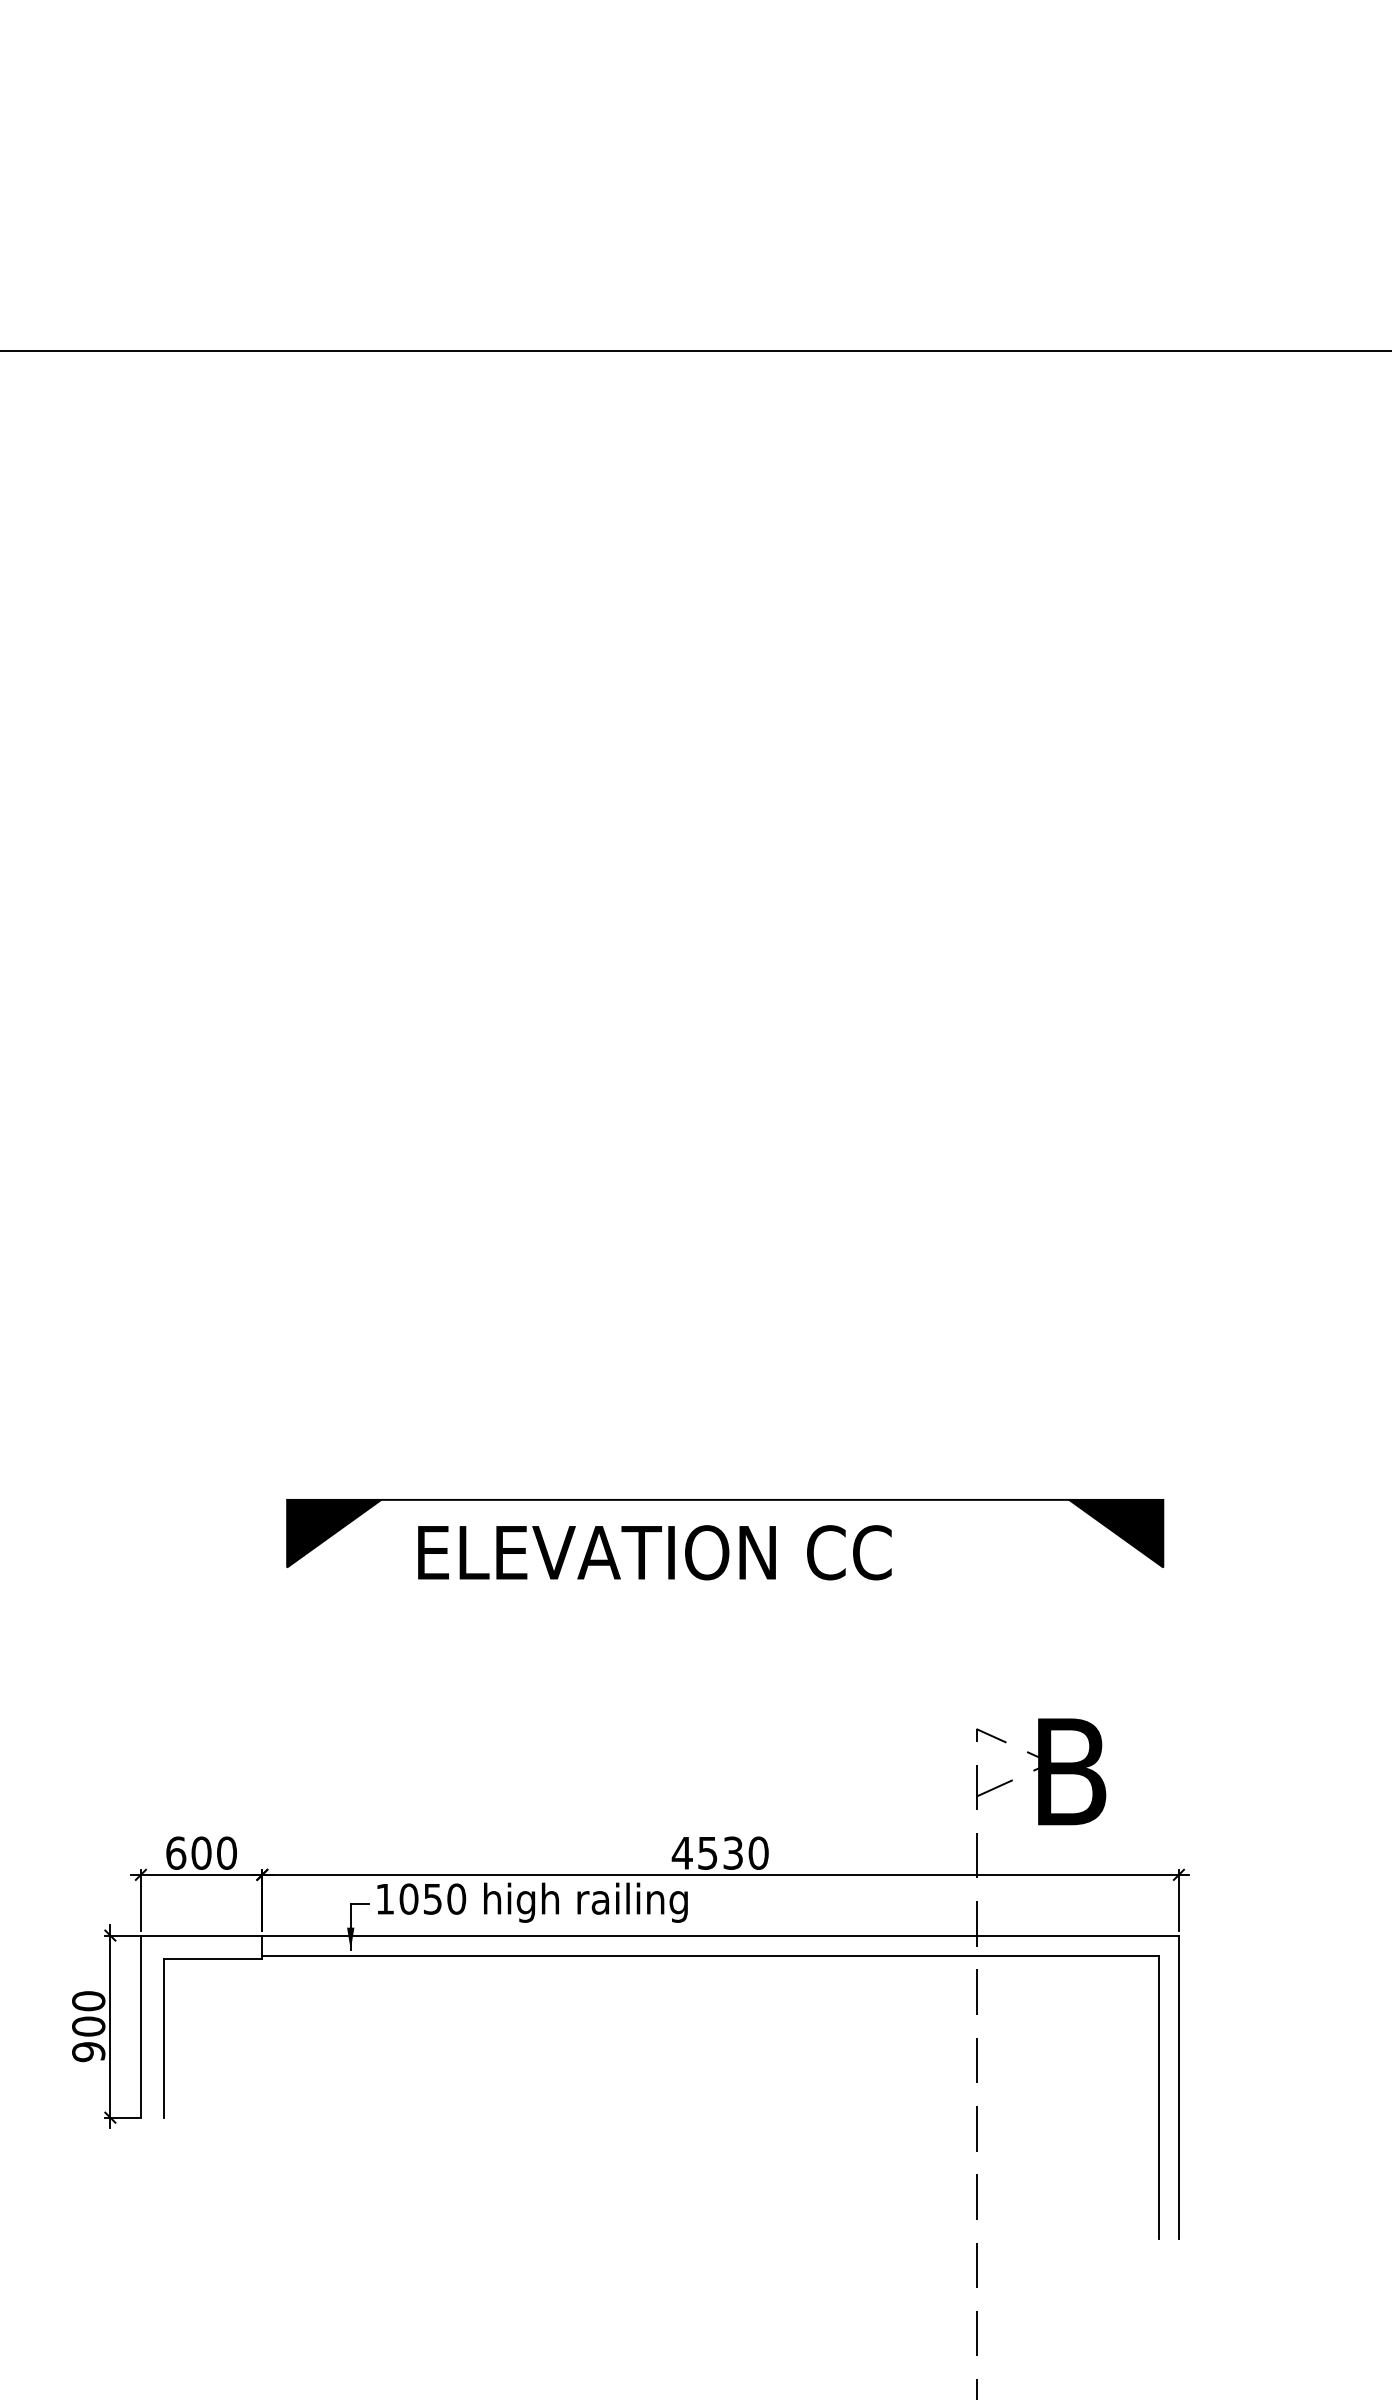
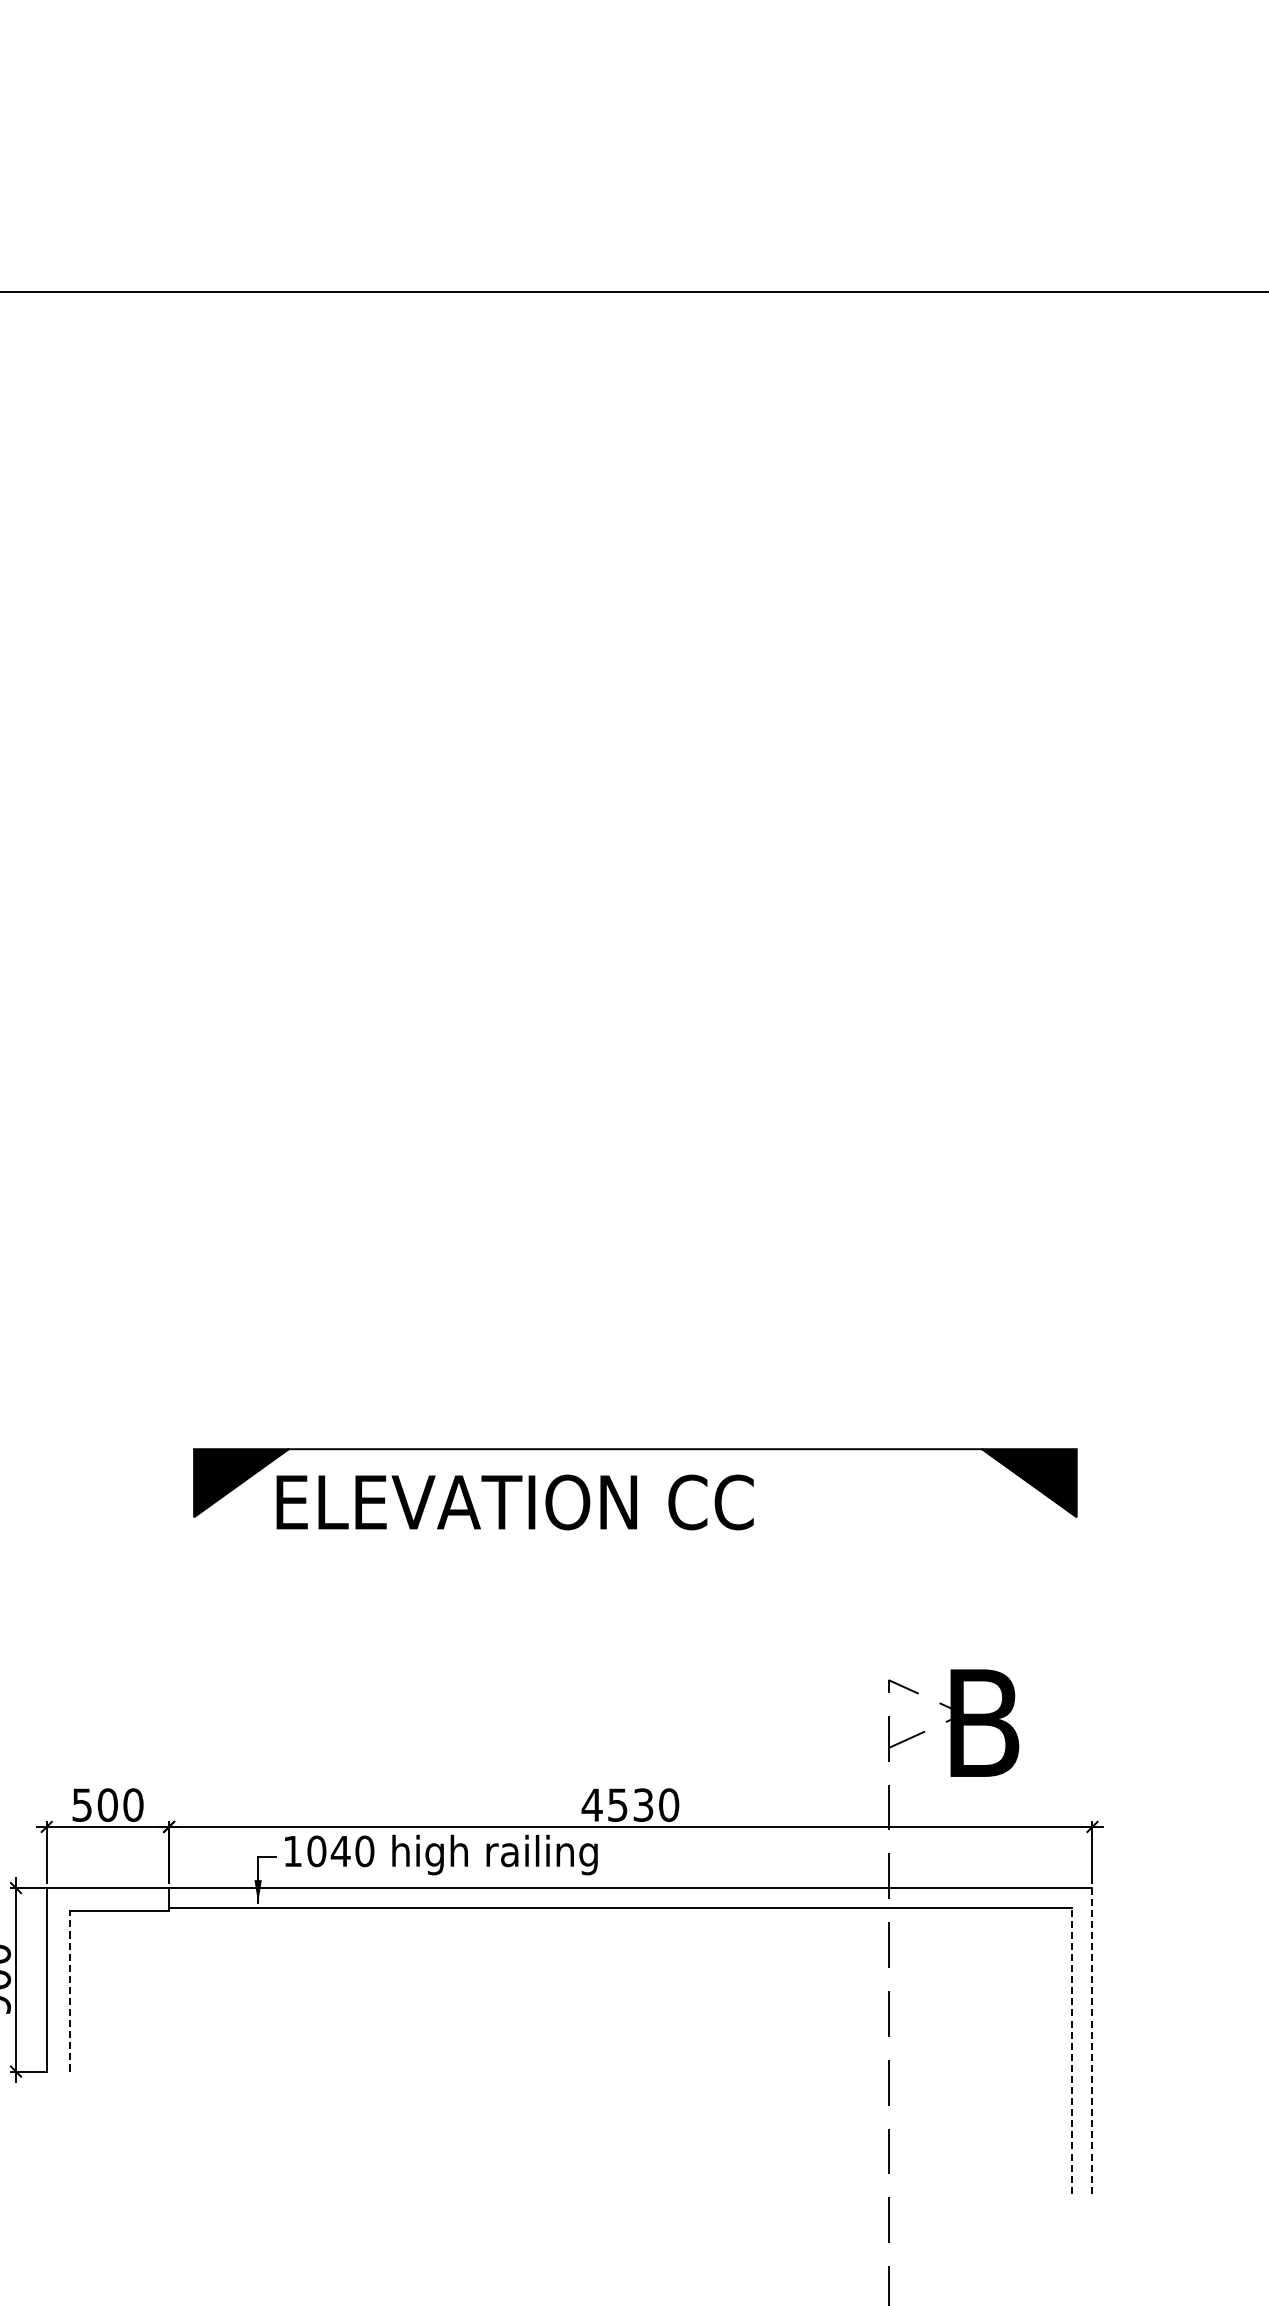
text: (654, 1552) -> (514, 1502), moved
text: (176, 1852) -> (82, 1804), 600 -> 500
text: (432, 1899) -> (340, 1851), 1050 -> 1040
line: (164, 2037) -> (70, 1990), solid -> dashed
line: (1178, 2087) -> (1092, 2041), solid -> dashed
line: (1158, 2097) -> (1071, 2051), solid -> dashed

